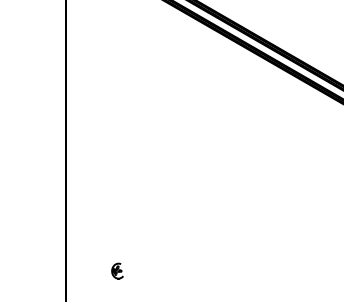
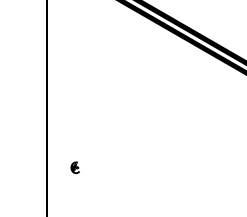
part: (116, 270) -> (74, 167), moved

